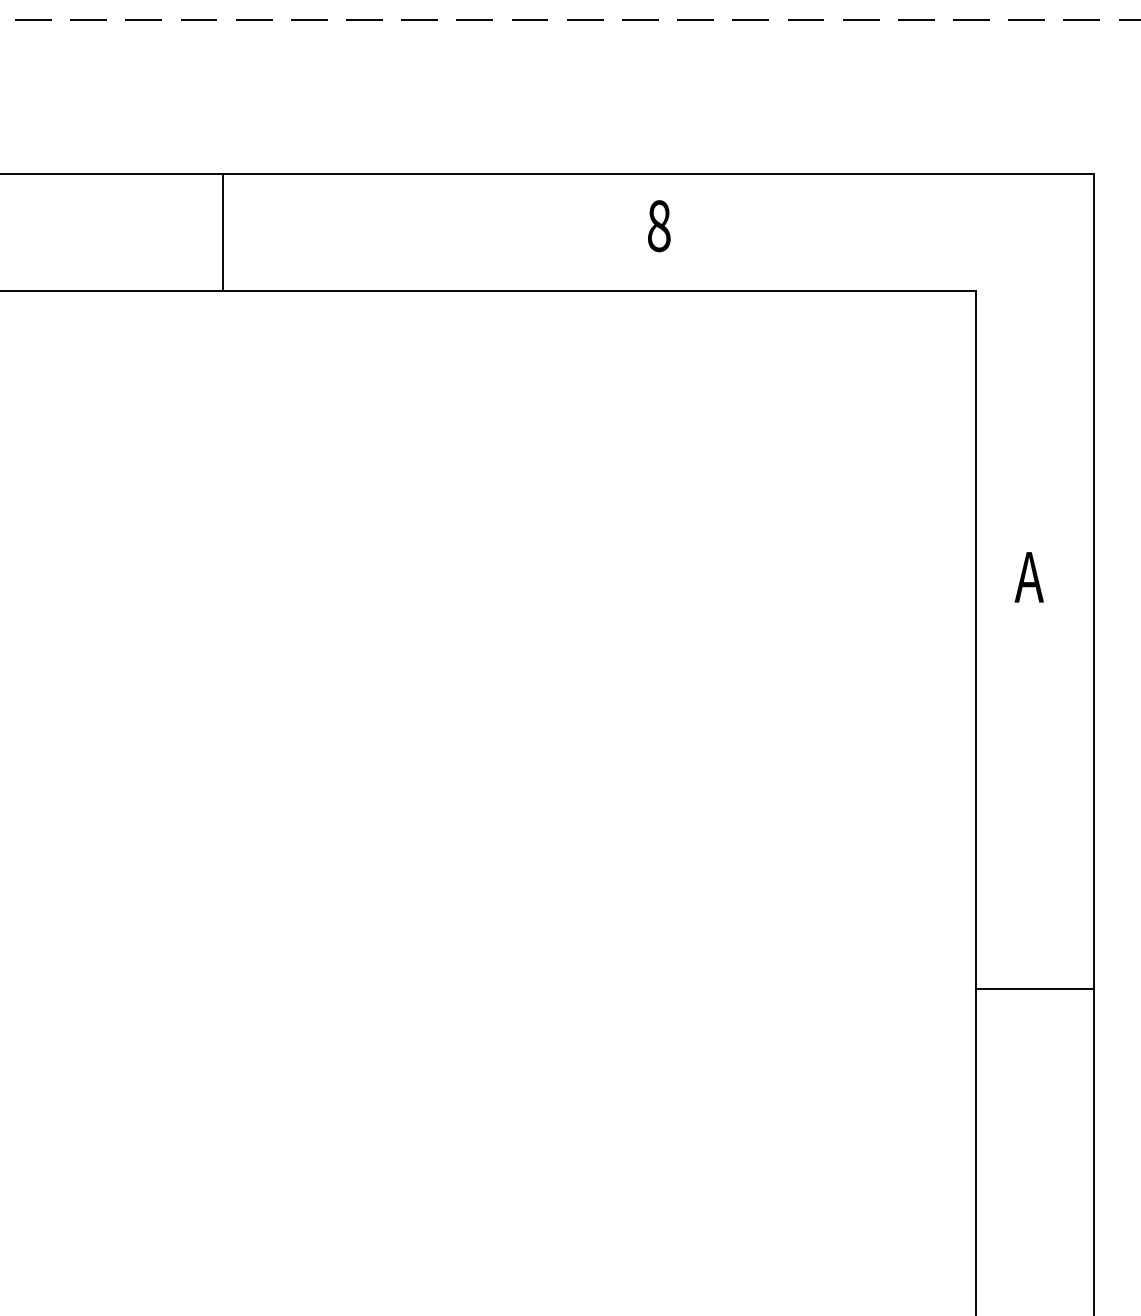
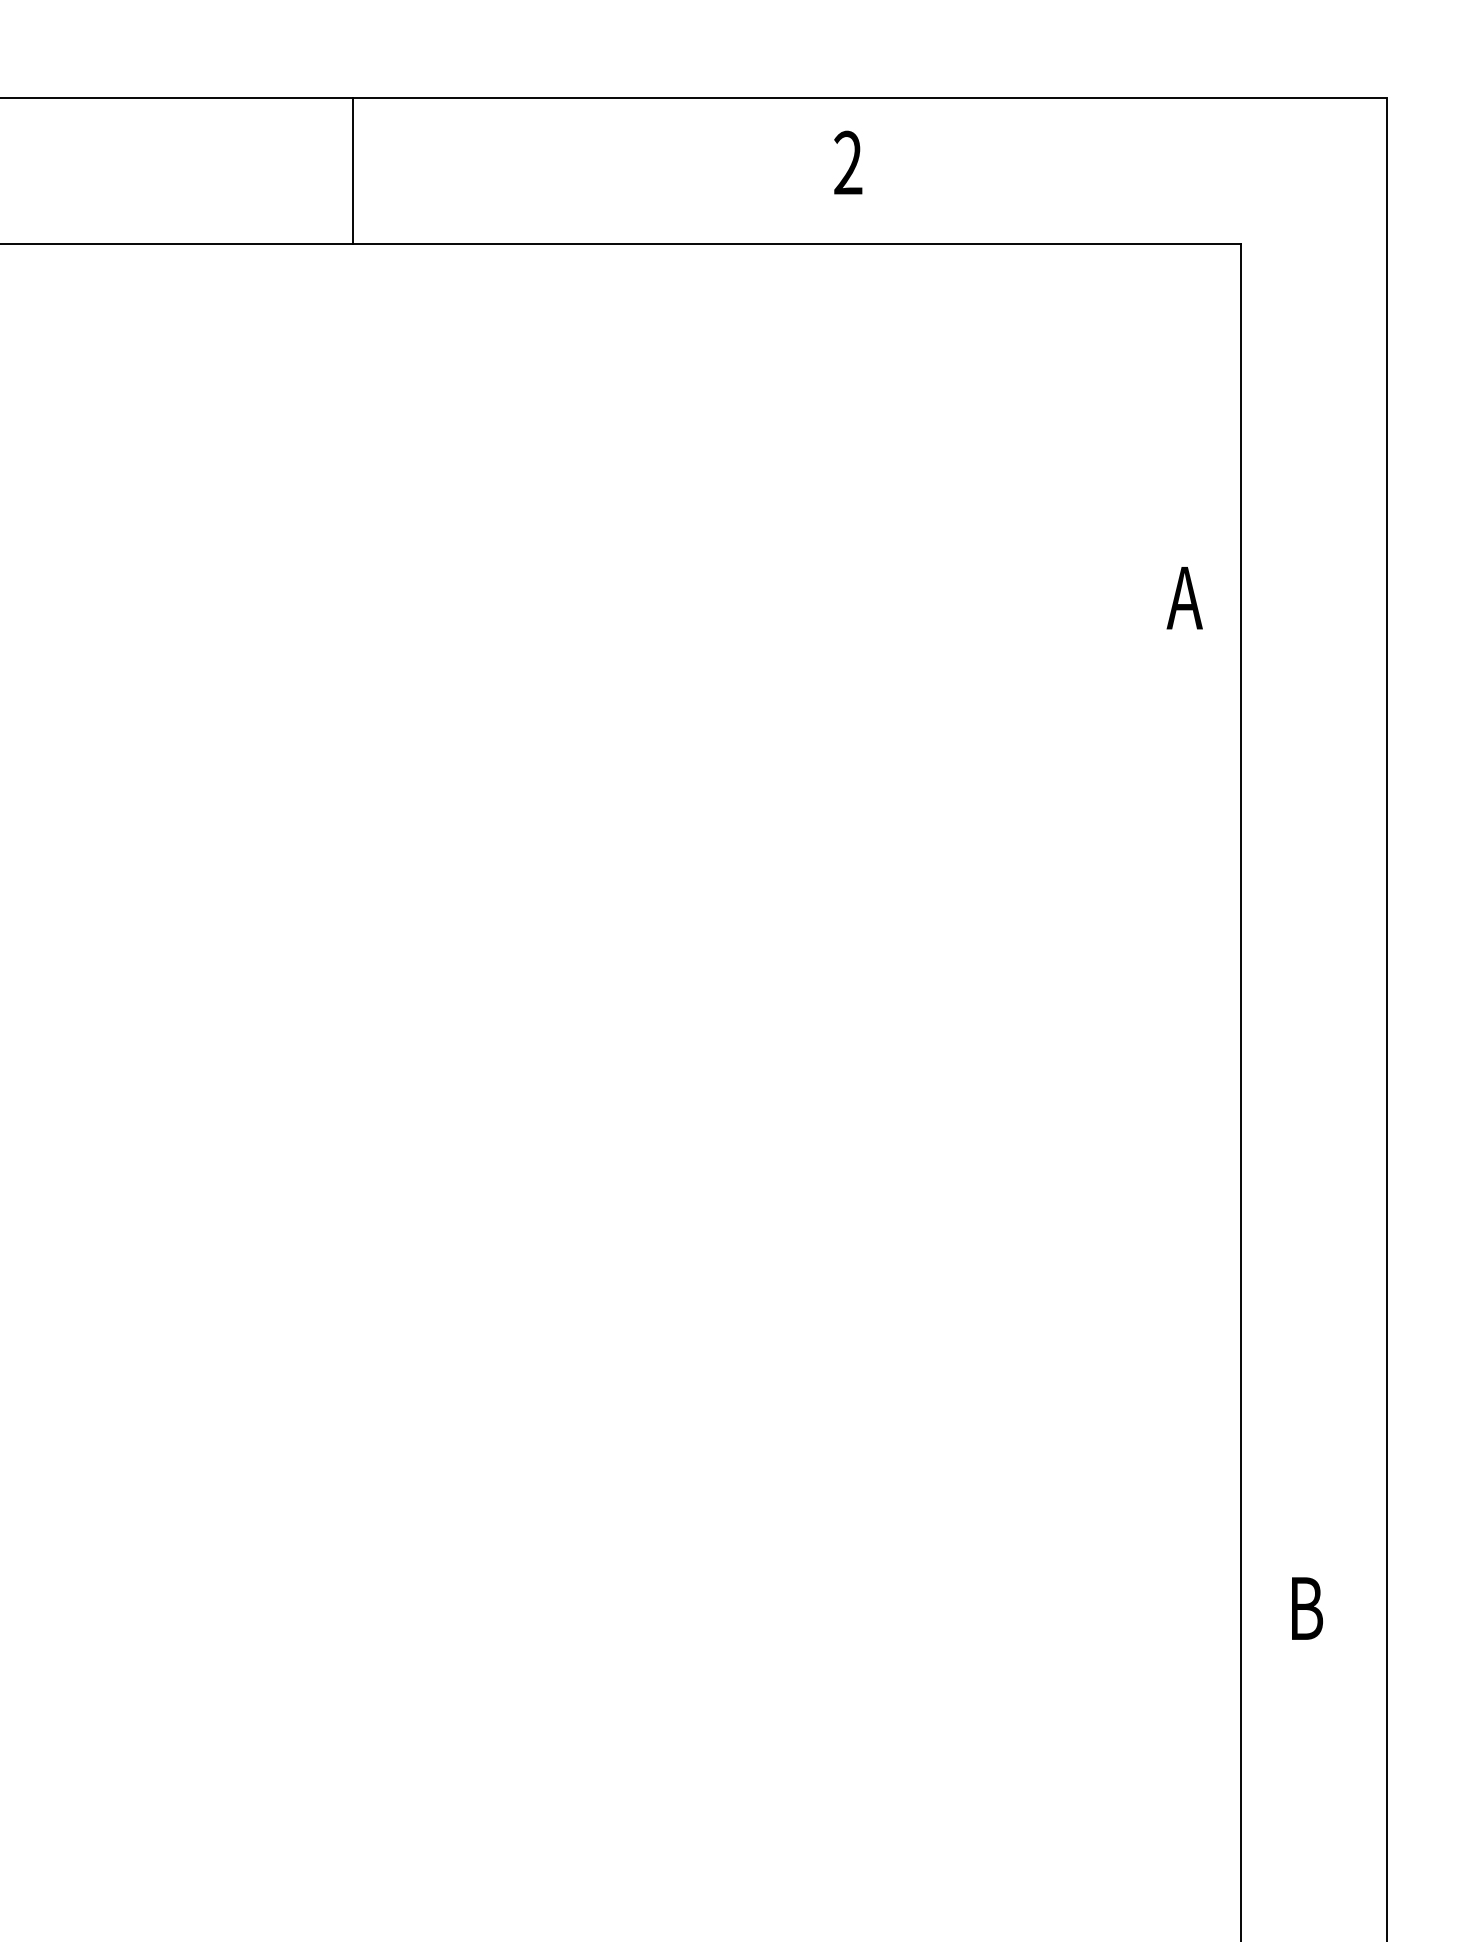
text: (659, 225) -> (848, 162), 8 -> 2
line: (223, 232) -> (352, 170), moved
text: (1029, 577) -> (1184, 598), moved
line: (1034, 989) -> (1313, 1108), removed

